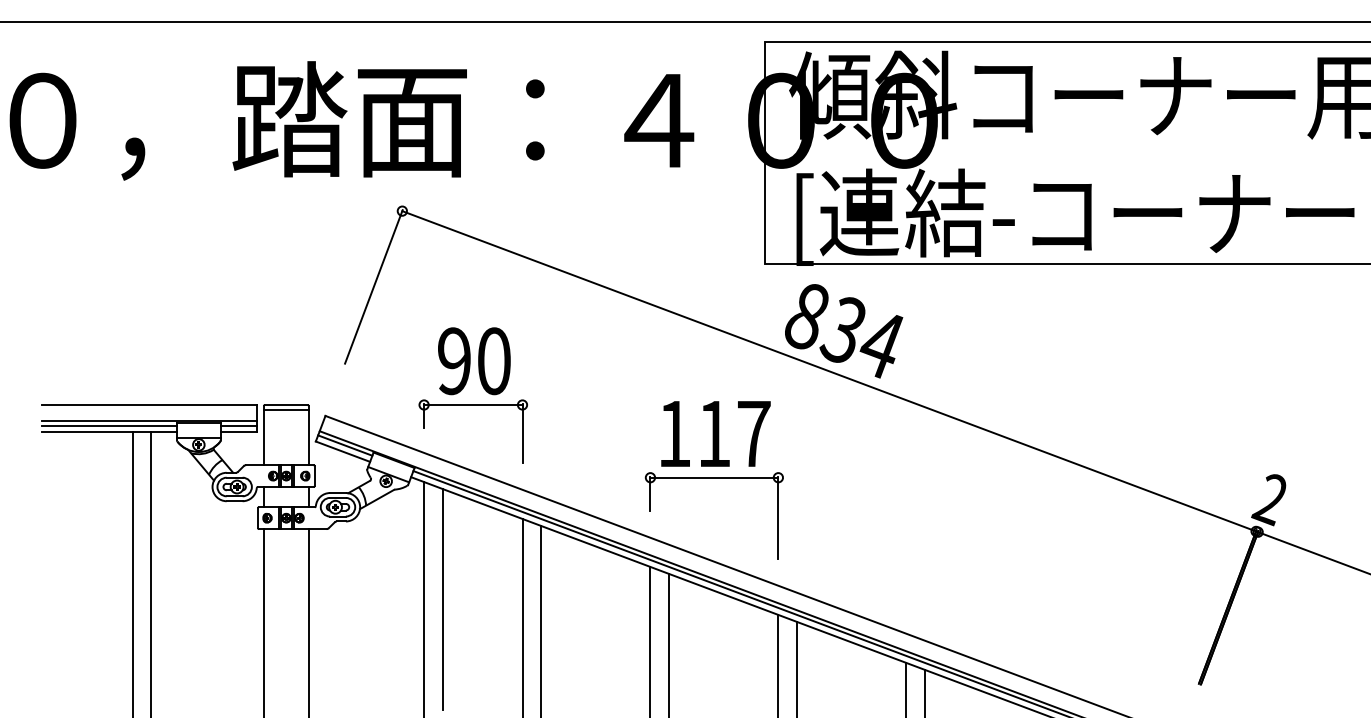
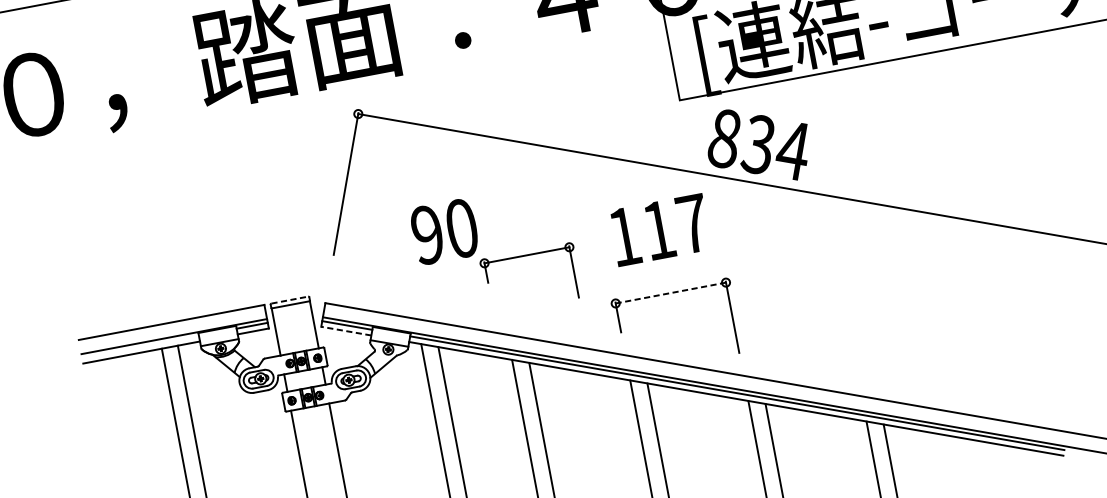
line: (286, 405) -> (290, 300), solid -> dashed
part: (472, 405) -> (526, 255), moved
line: (109, 425) -> (140, 346), removed
text: (715, 433) -> (659, 229), moved
line: (342, 451) -> (345, 331), solid -> dashed
line: (714, 477) -> (670, 292), solid -> dashed

